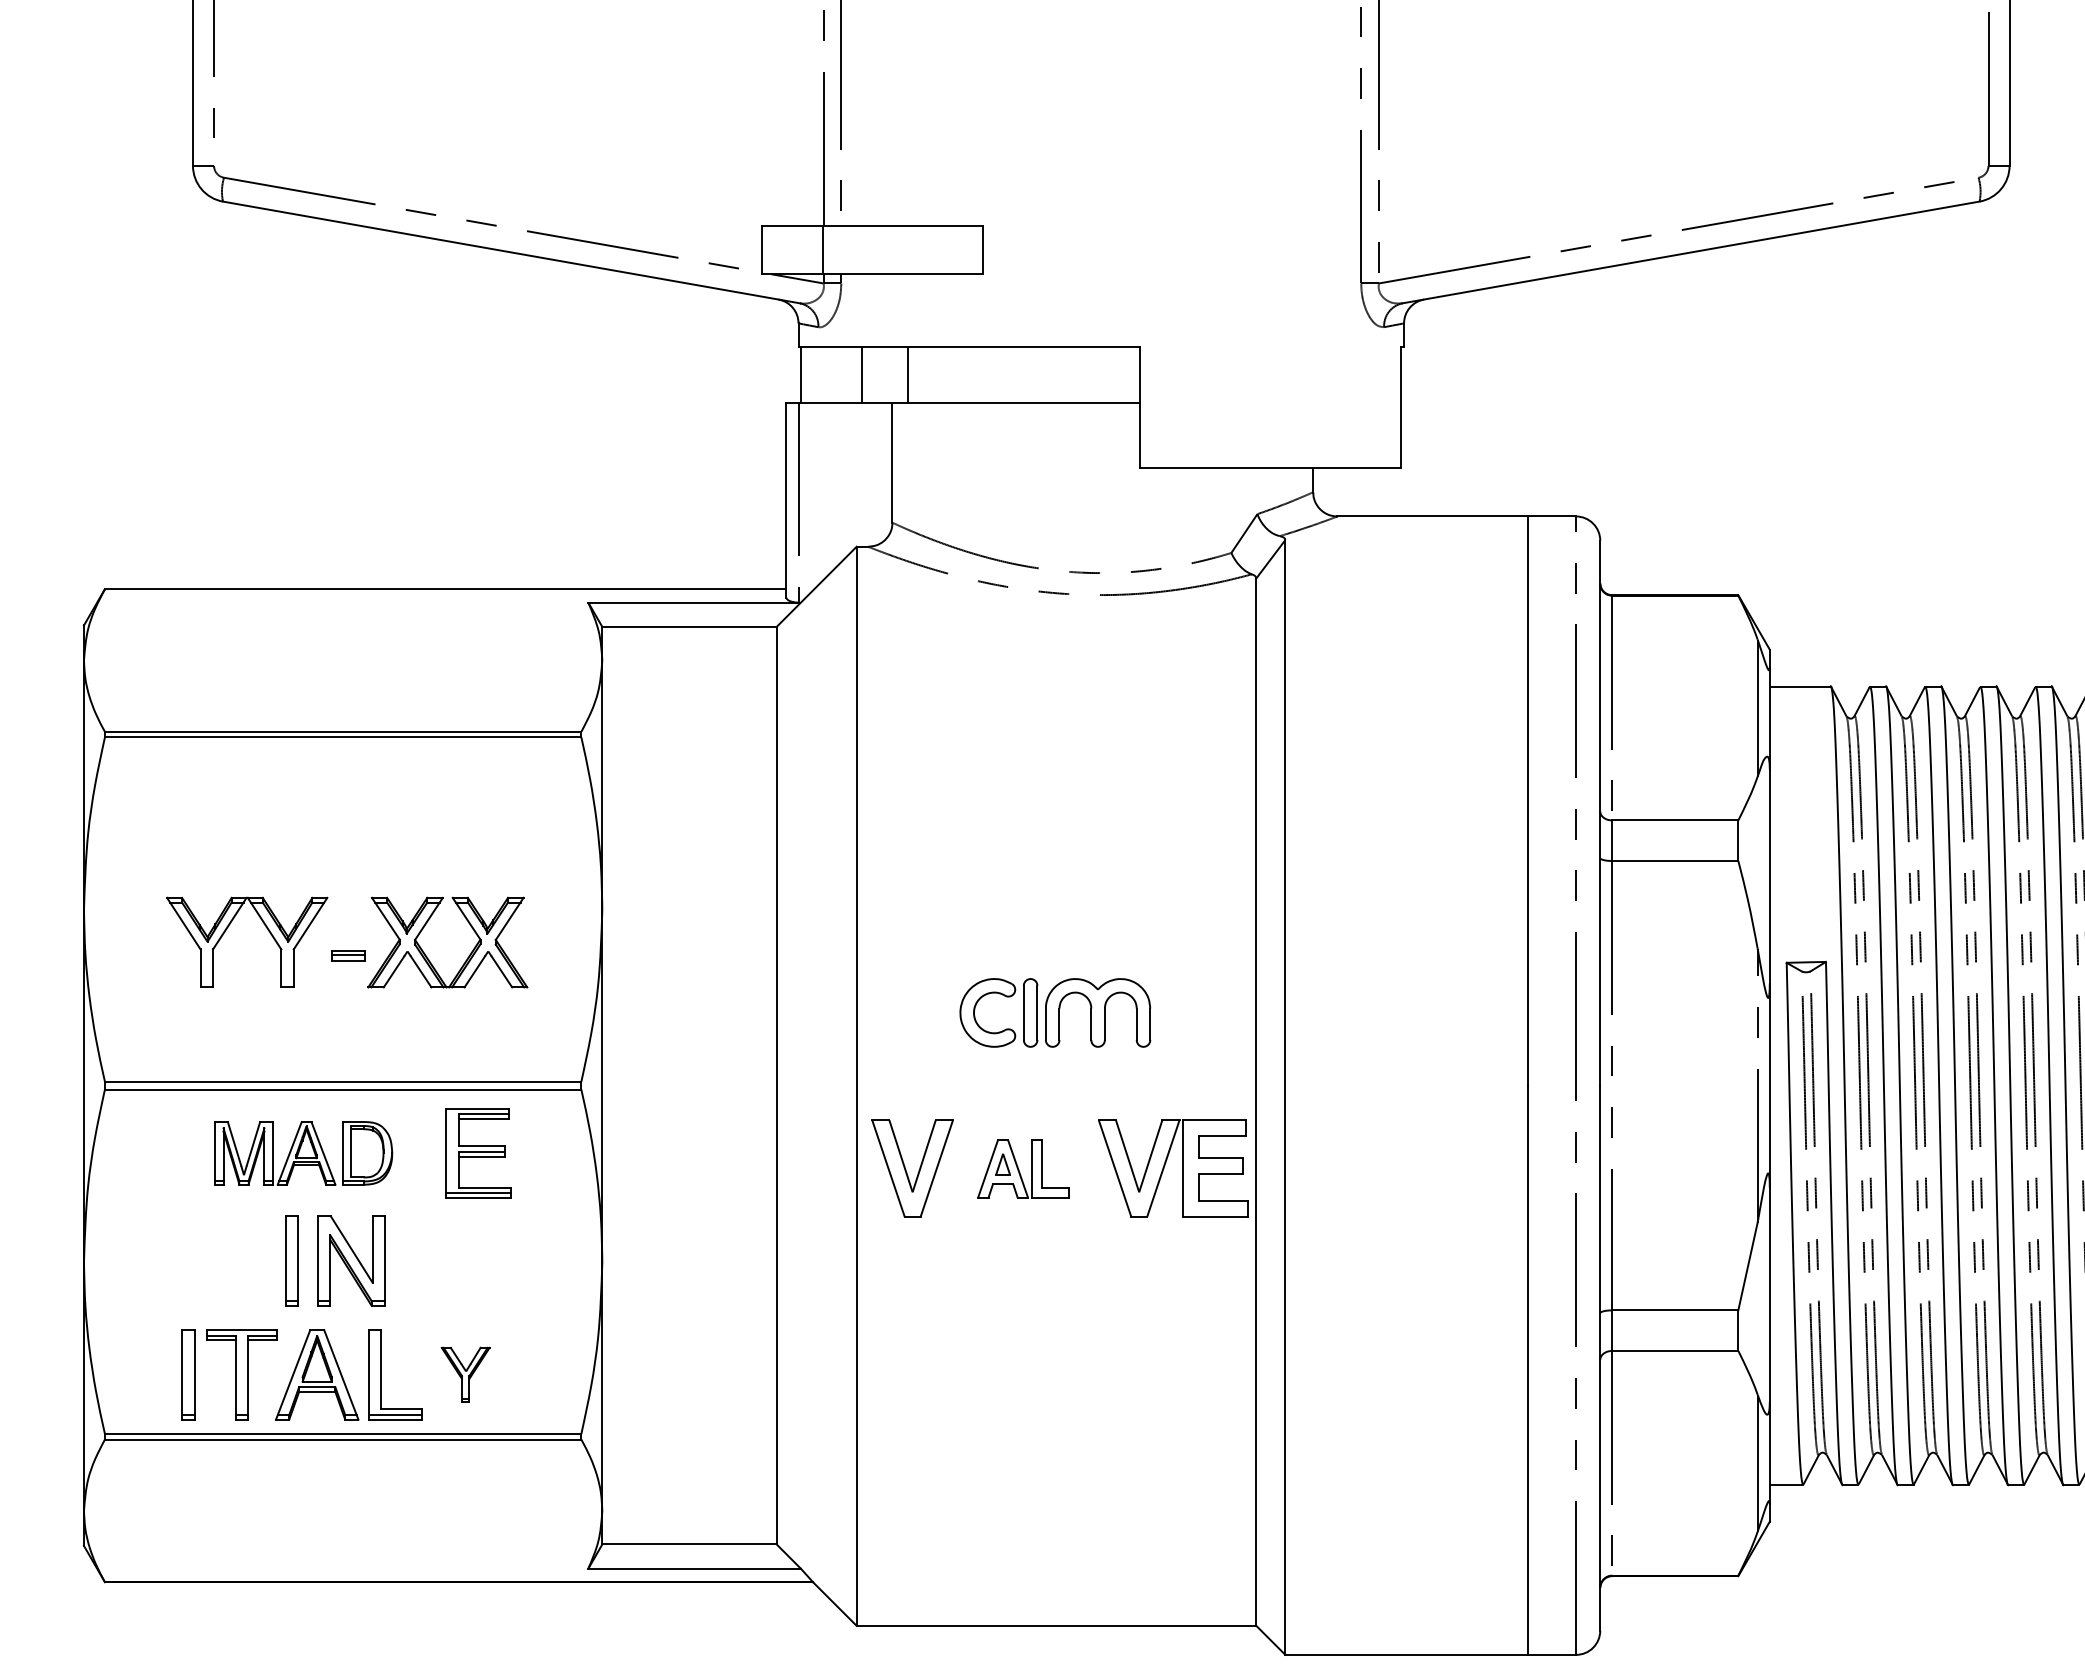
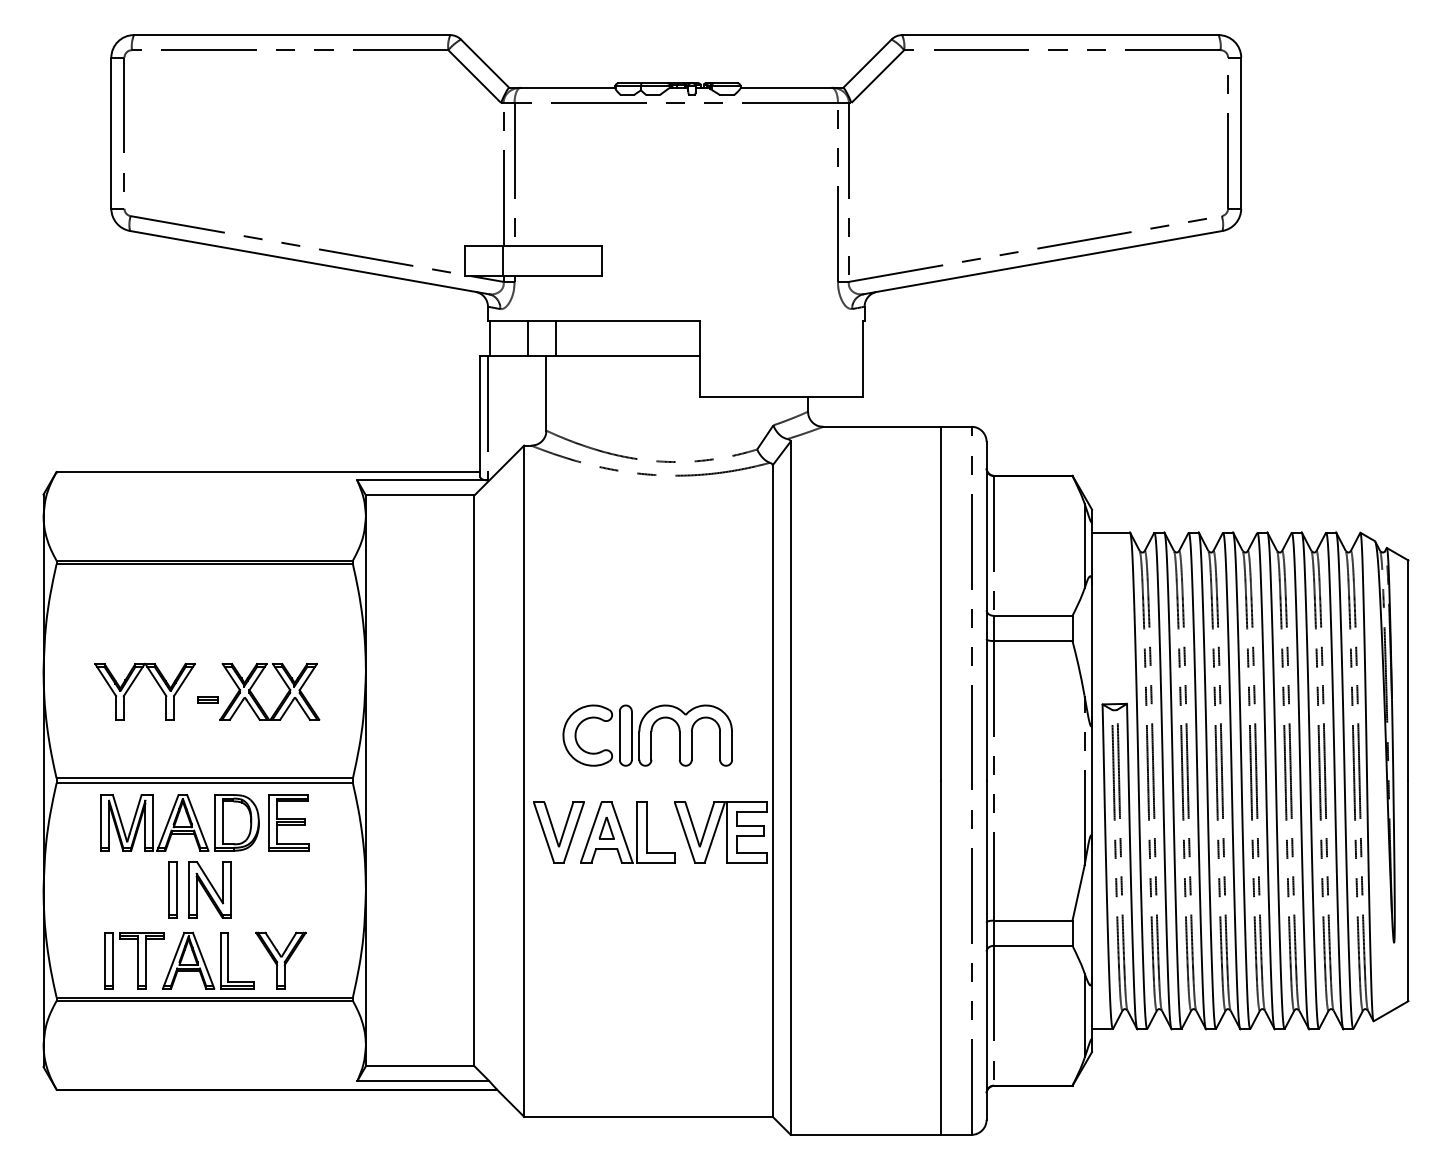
part: (1055, 1012) -> (647, 735), size x1.43
part: (302, 1152) -> (179, 822), size x1.43
part: (1022, 1168) -> (627, 832), size x1.67
part: (464, 1374) -> (280, 960), size x1.67

